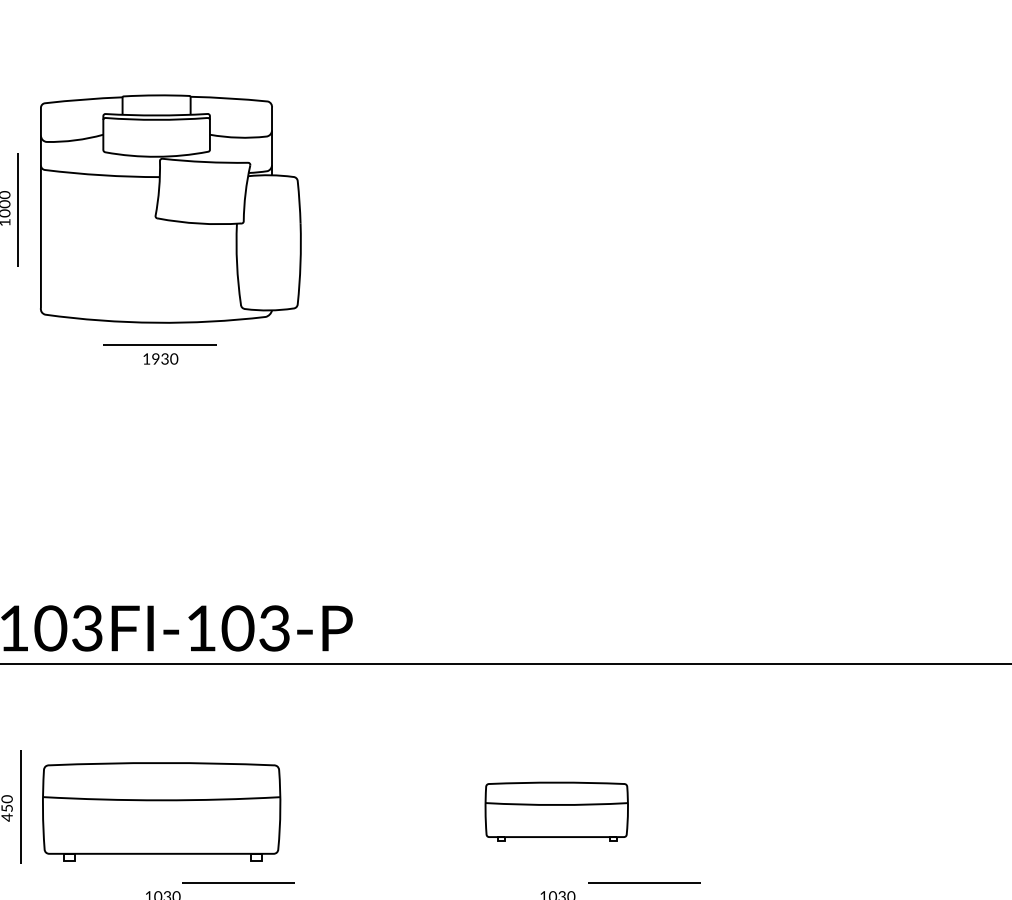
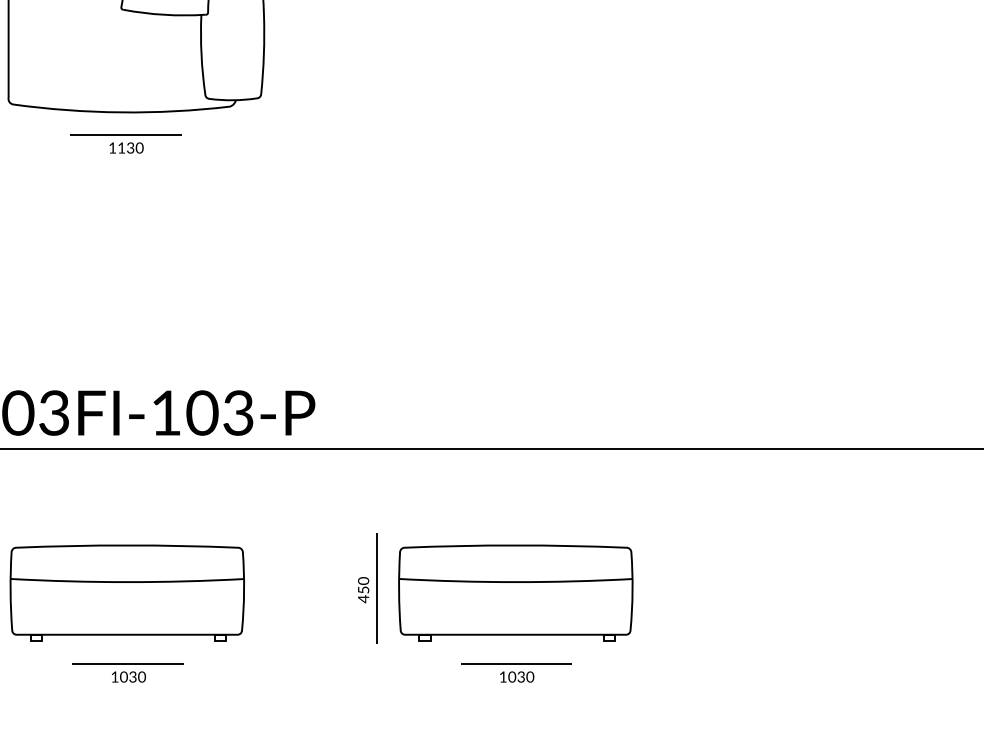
text: (155, 358) -> (121, 147), 1930 -> 1130
part: (405, 806) -> (367, 588), added
part: (556, 811) -> (515, 593), size x1.67
line: (238, 882) -> (128, 662), moved
line: (644, 882) -> (516, 662), moved

